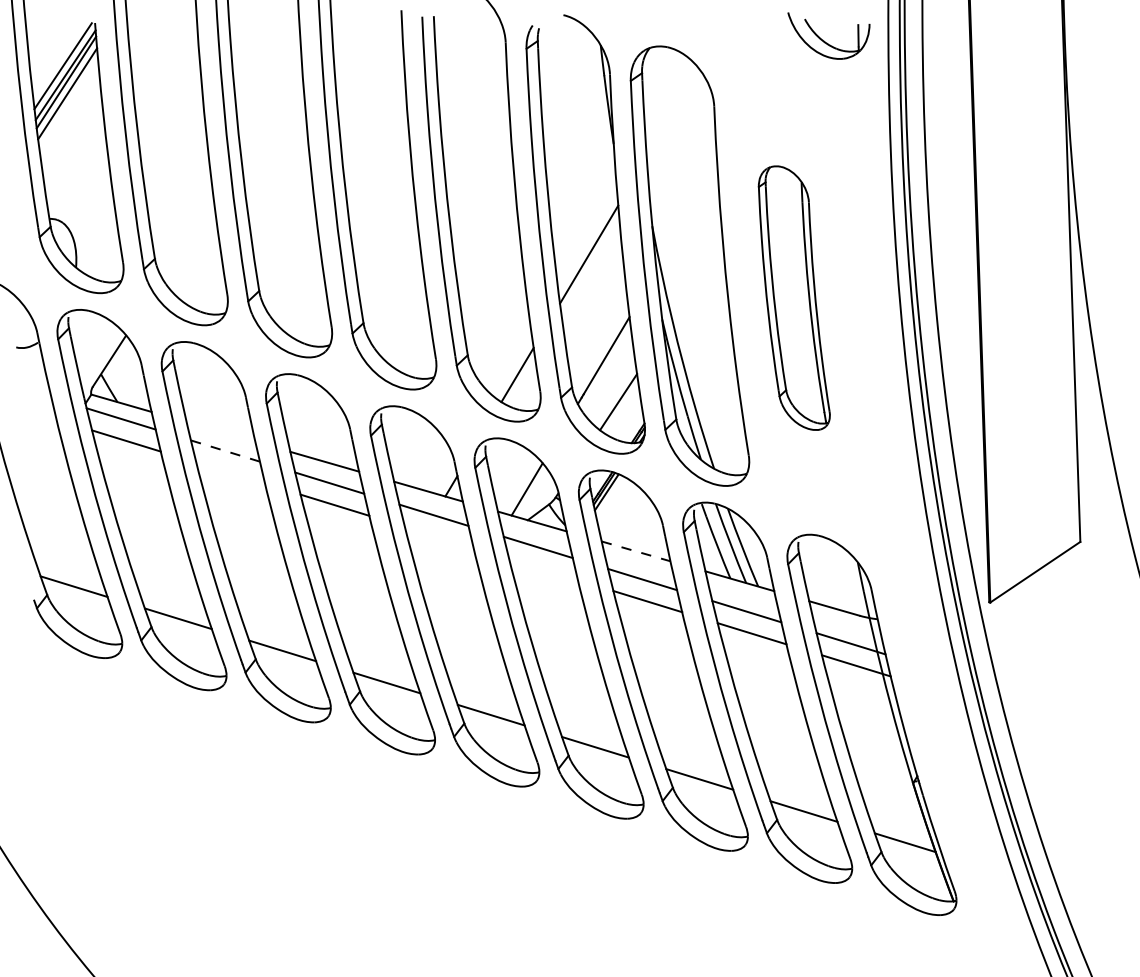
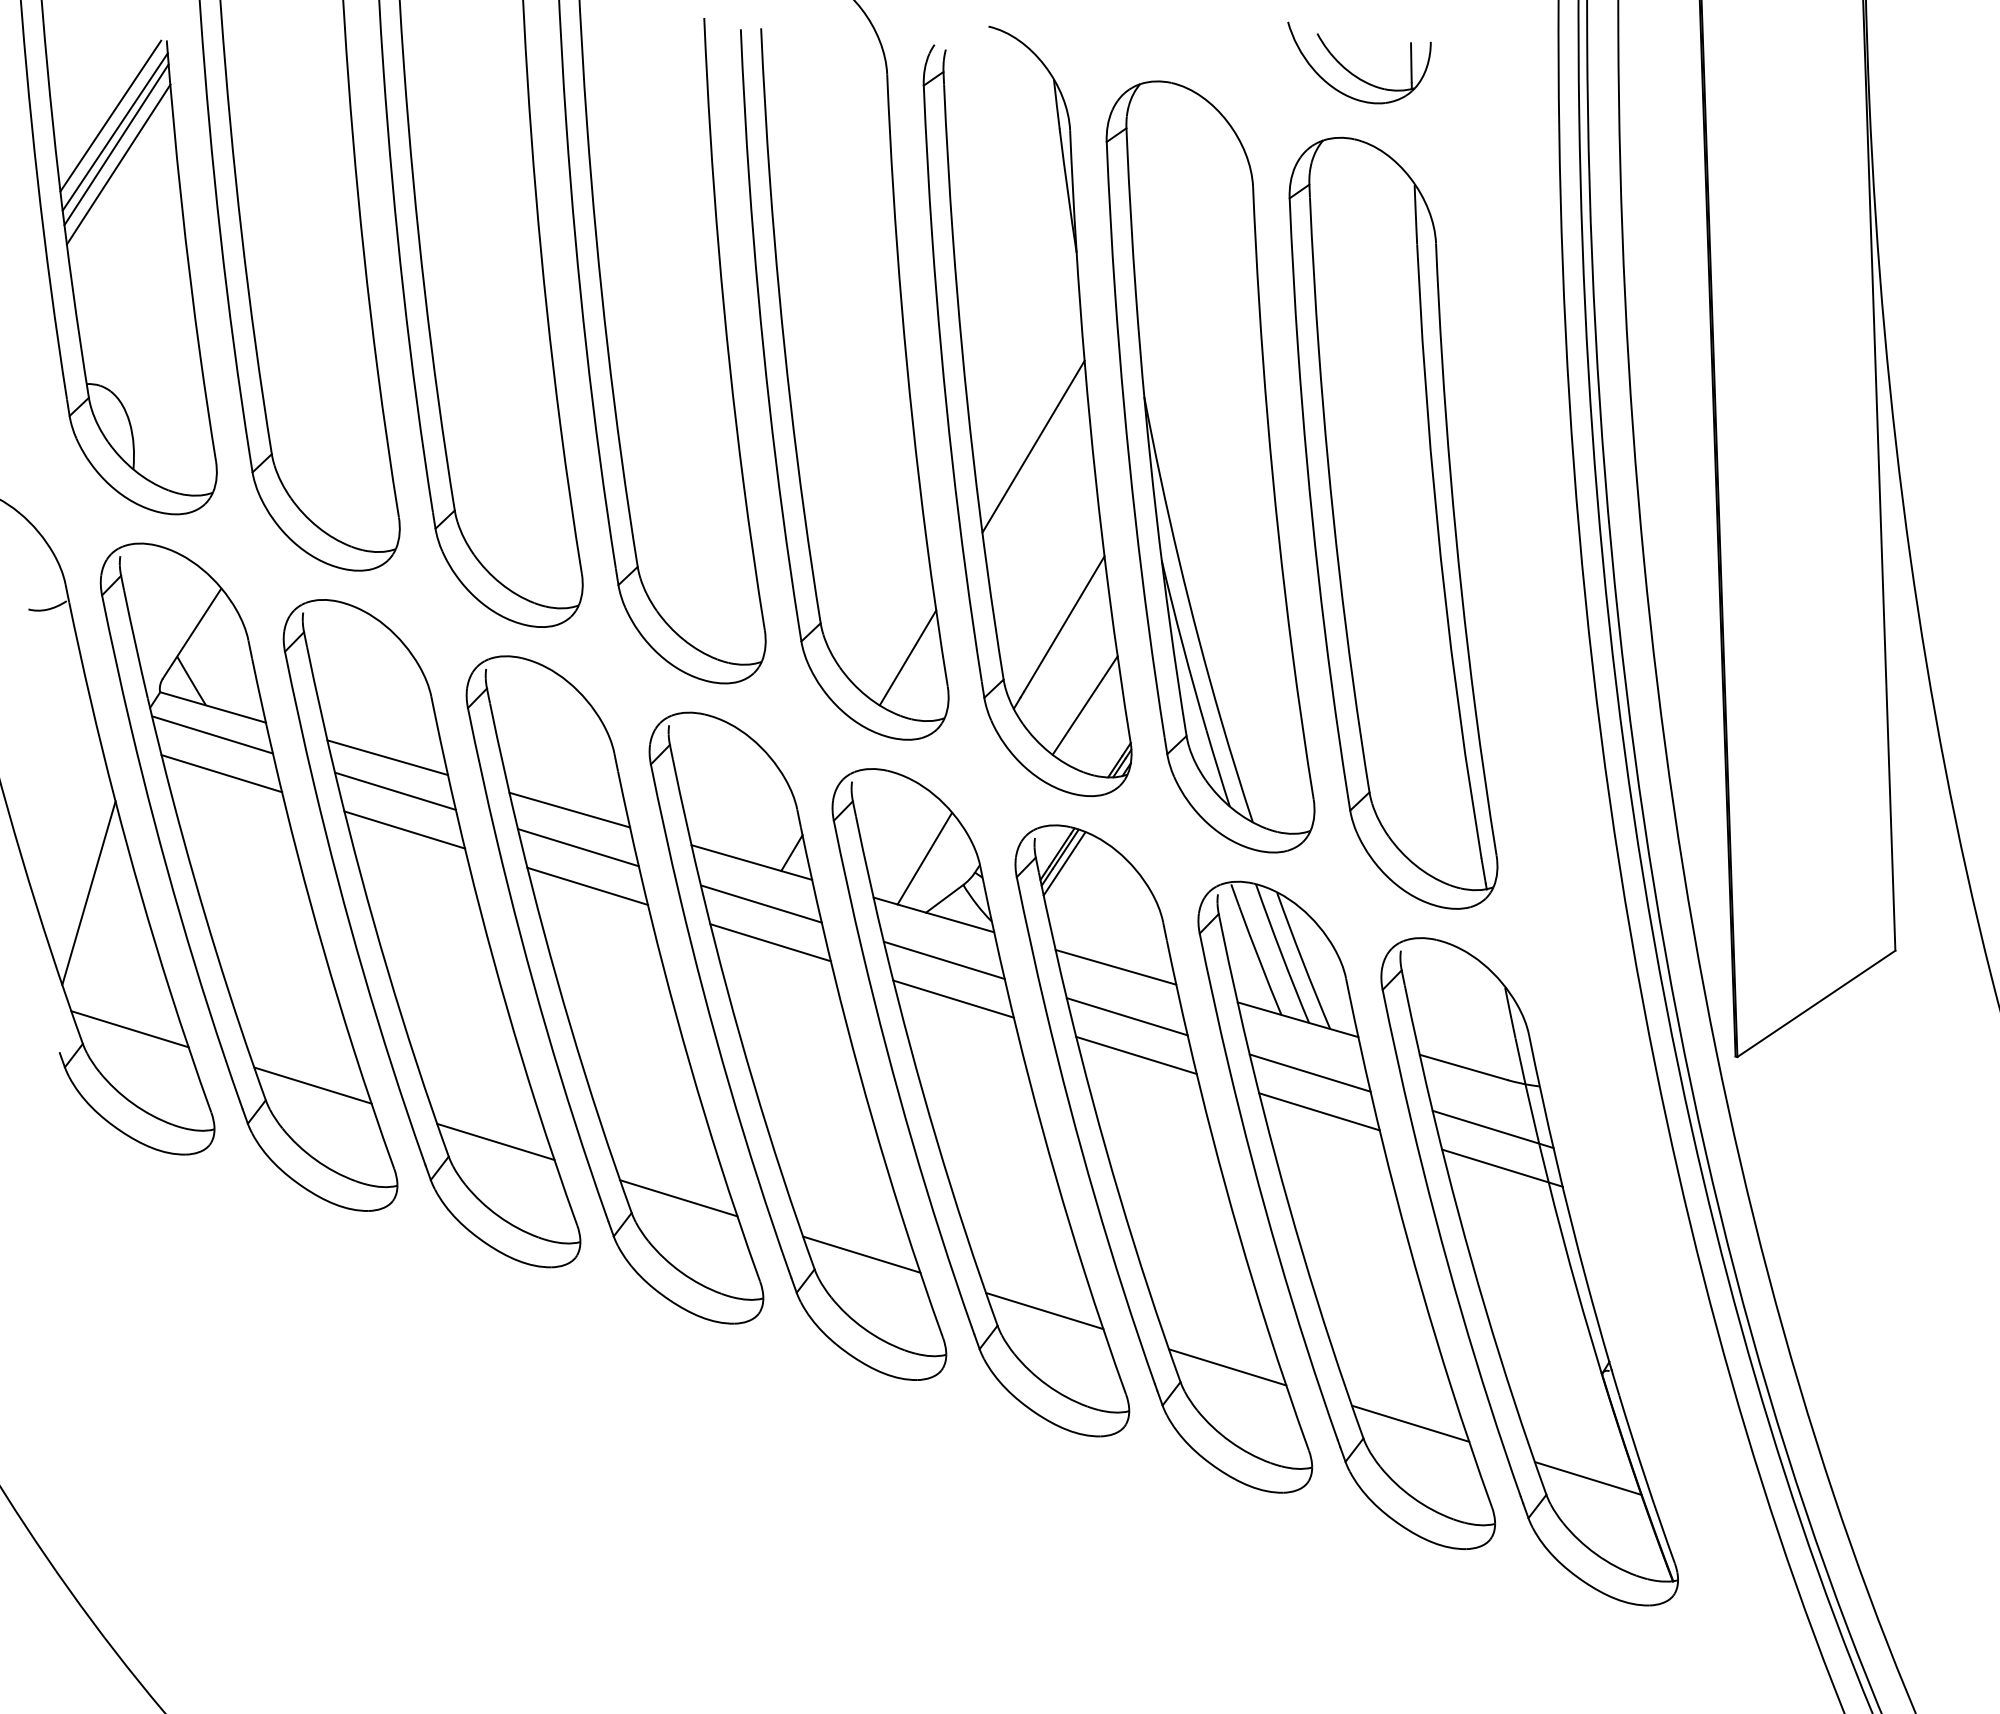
part: (824, 40) -> (1351, 71), moved
part: (794, 297) -> (1393, 521), size x1.67
line: (220, 431) -> (386, 756), added
line: (224, 450) -> (393, 790), dashed -> solid
line: (230, 472) -> (404, 828), added
line: (50, 508) -> (88, 892), added
line: (438, 536) -> (769, 941), added
line: (636, 551) -> (1116, 967), dashed -> solid
line: (543, 569) -> (953, 999), added

